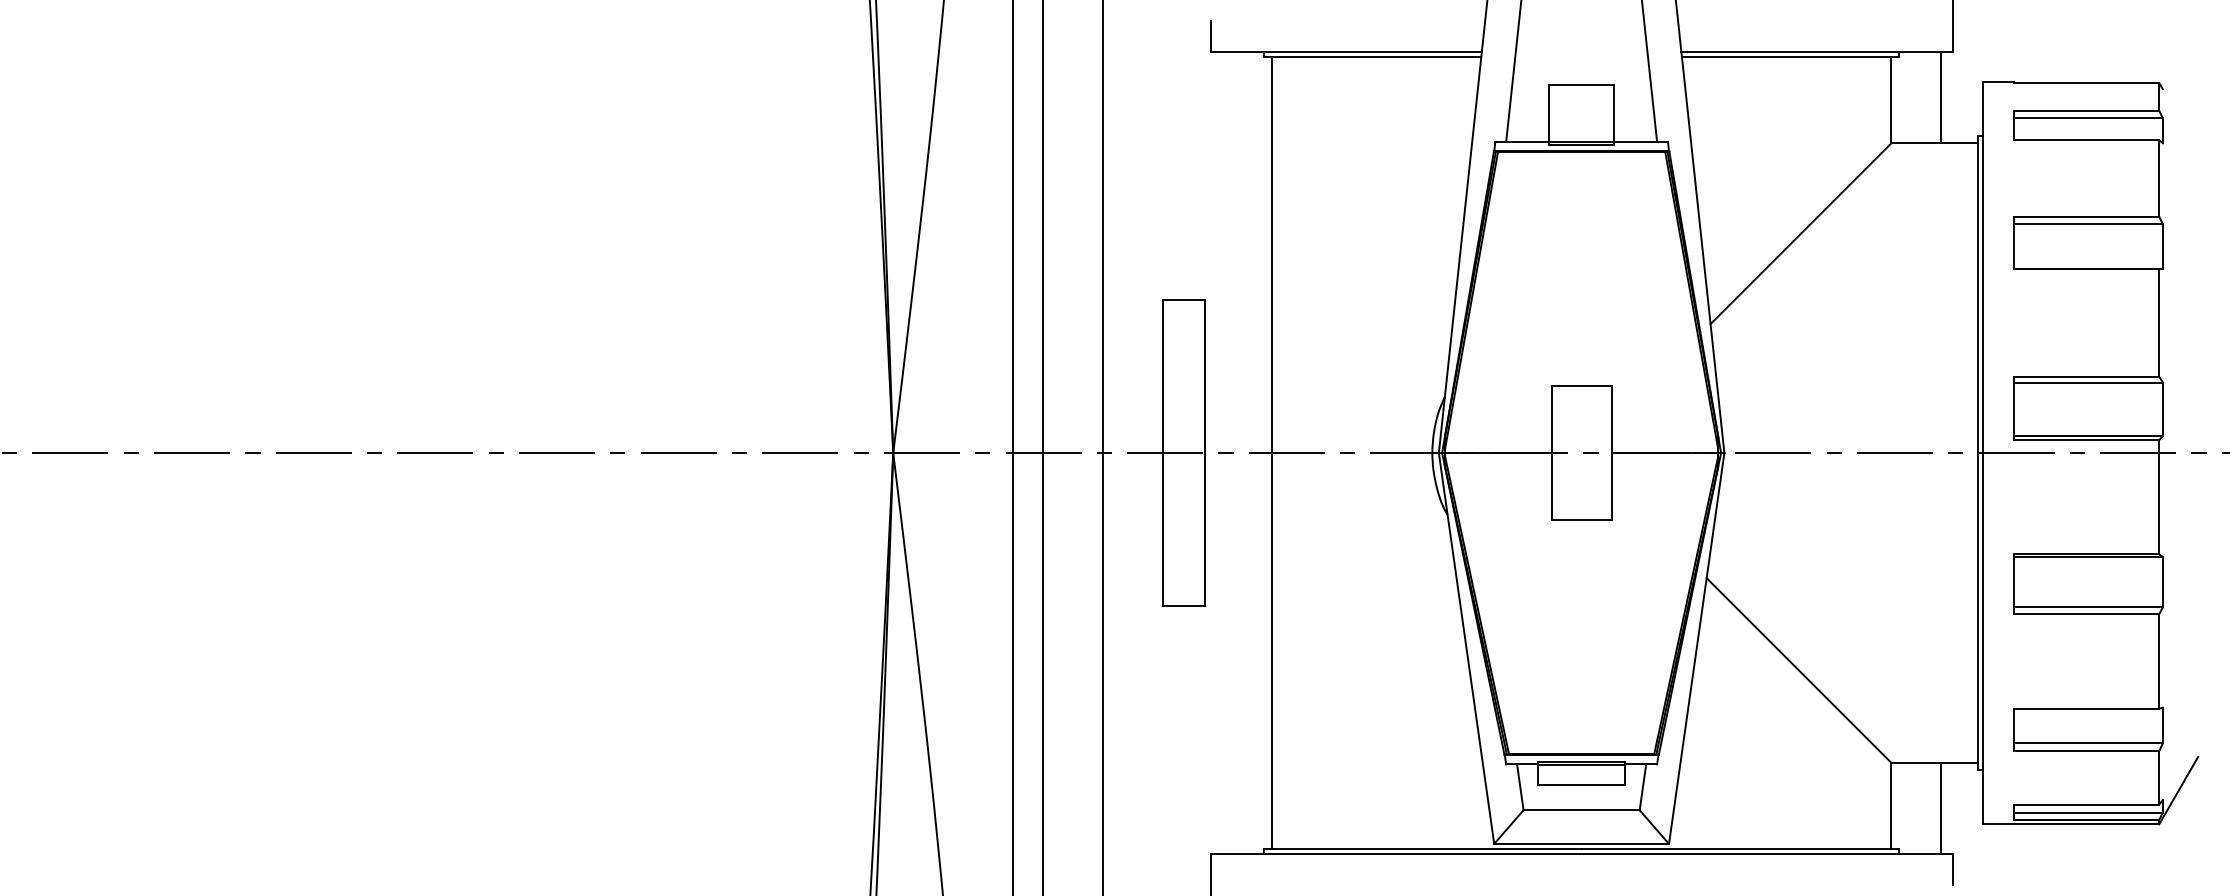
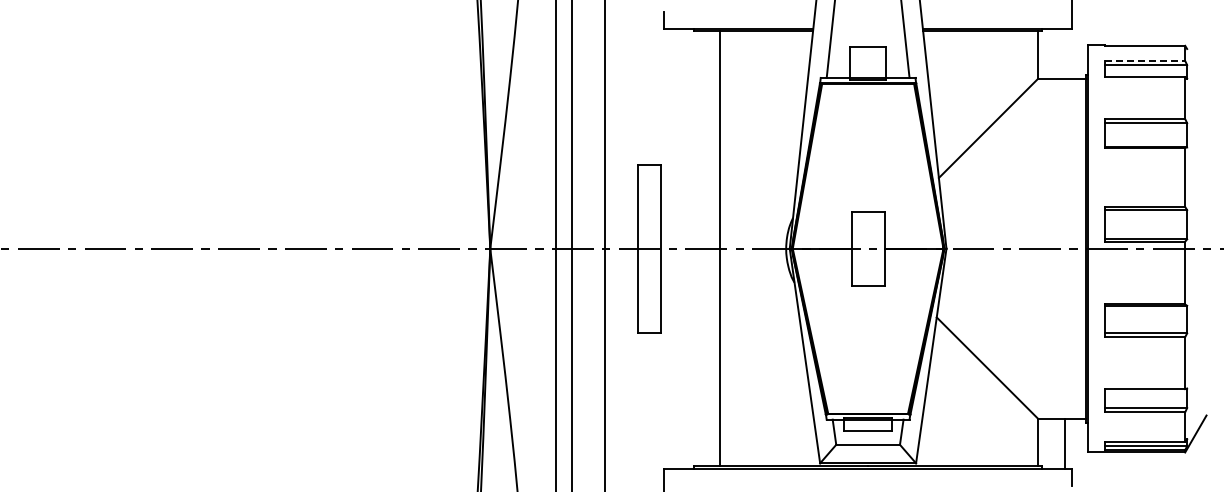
line: (1941, 97) -> (1065, 53), removed
line: (2086, 110) -> (1145, 60), solid -> dashed
line: (1272, 452) -> (720, 248), moved

